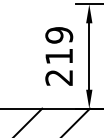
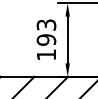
text: (59, 55) -> (46, 39), 219 -> 193

